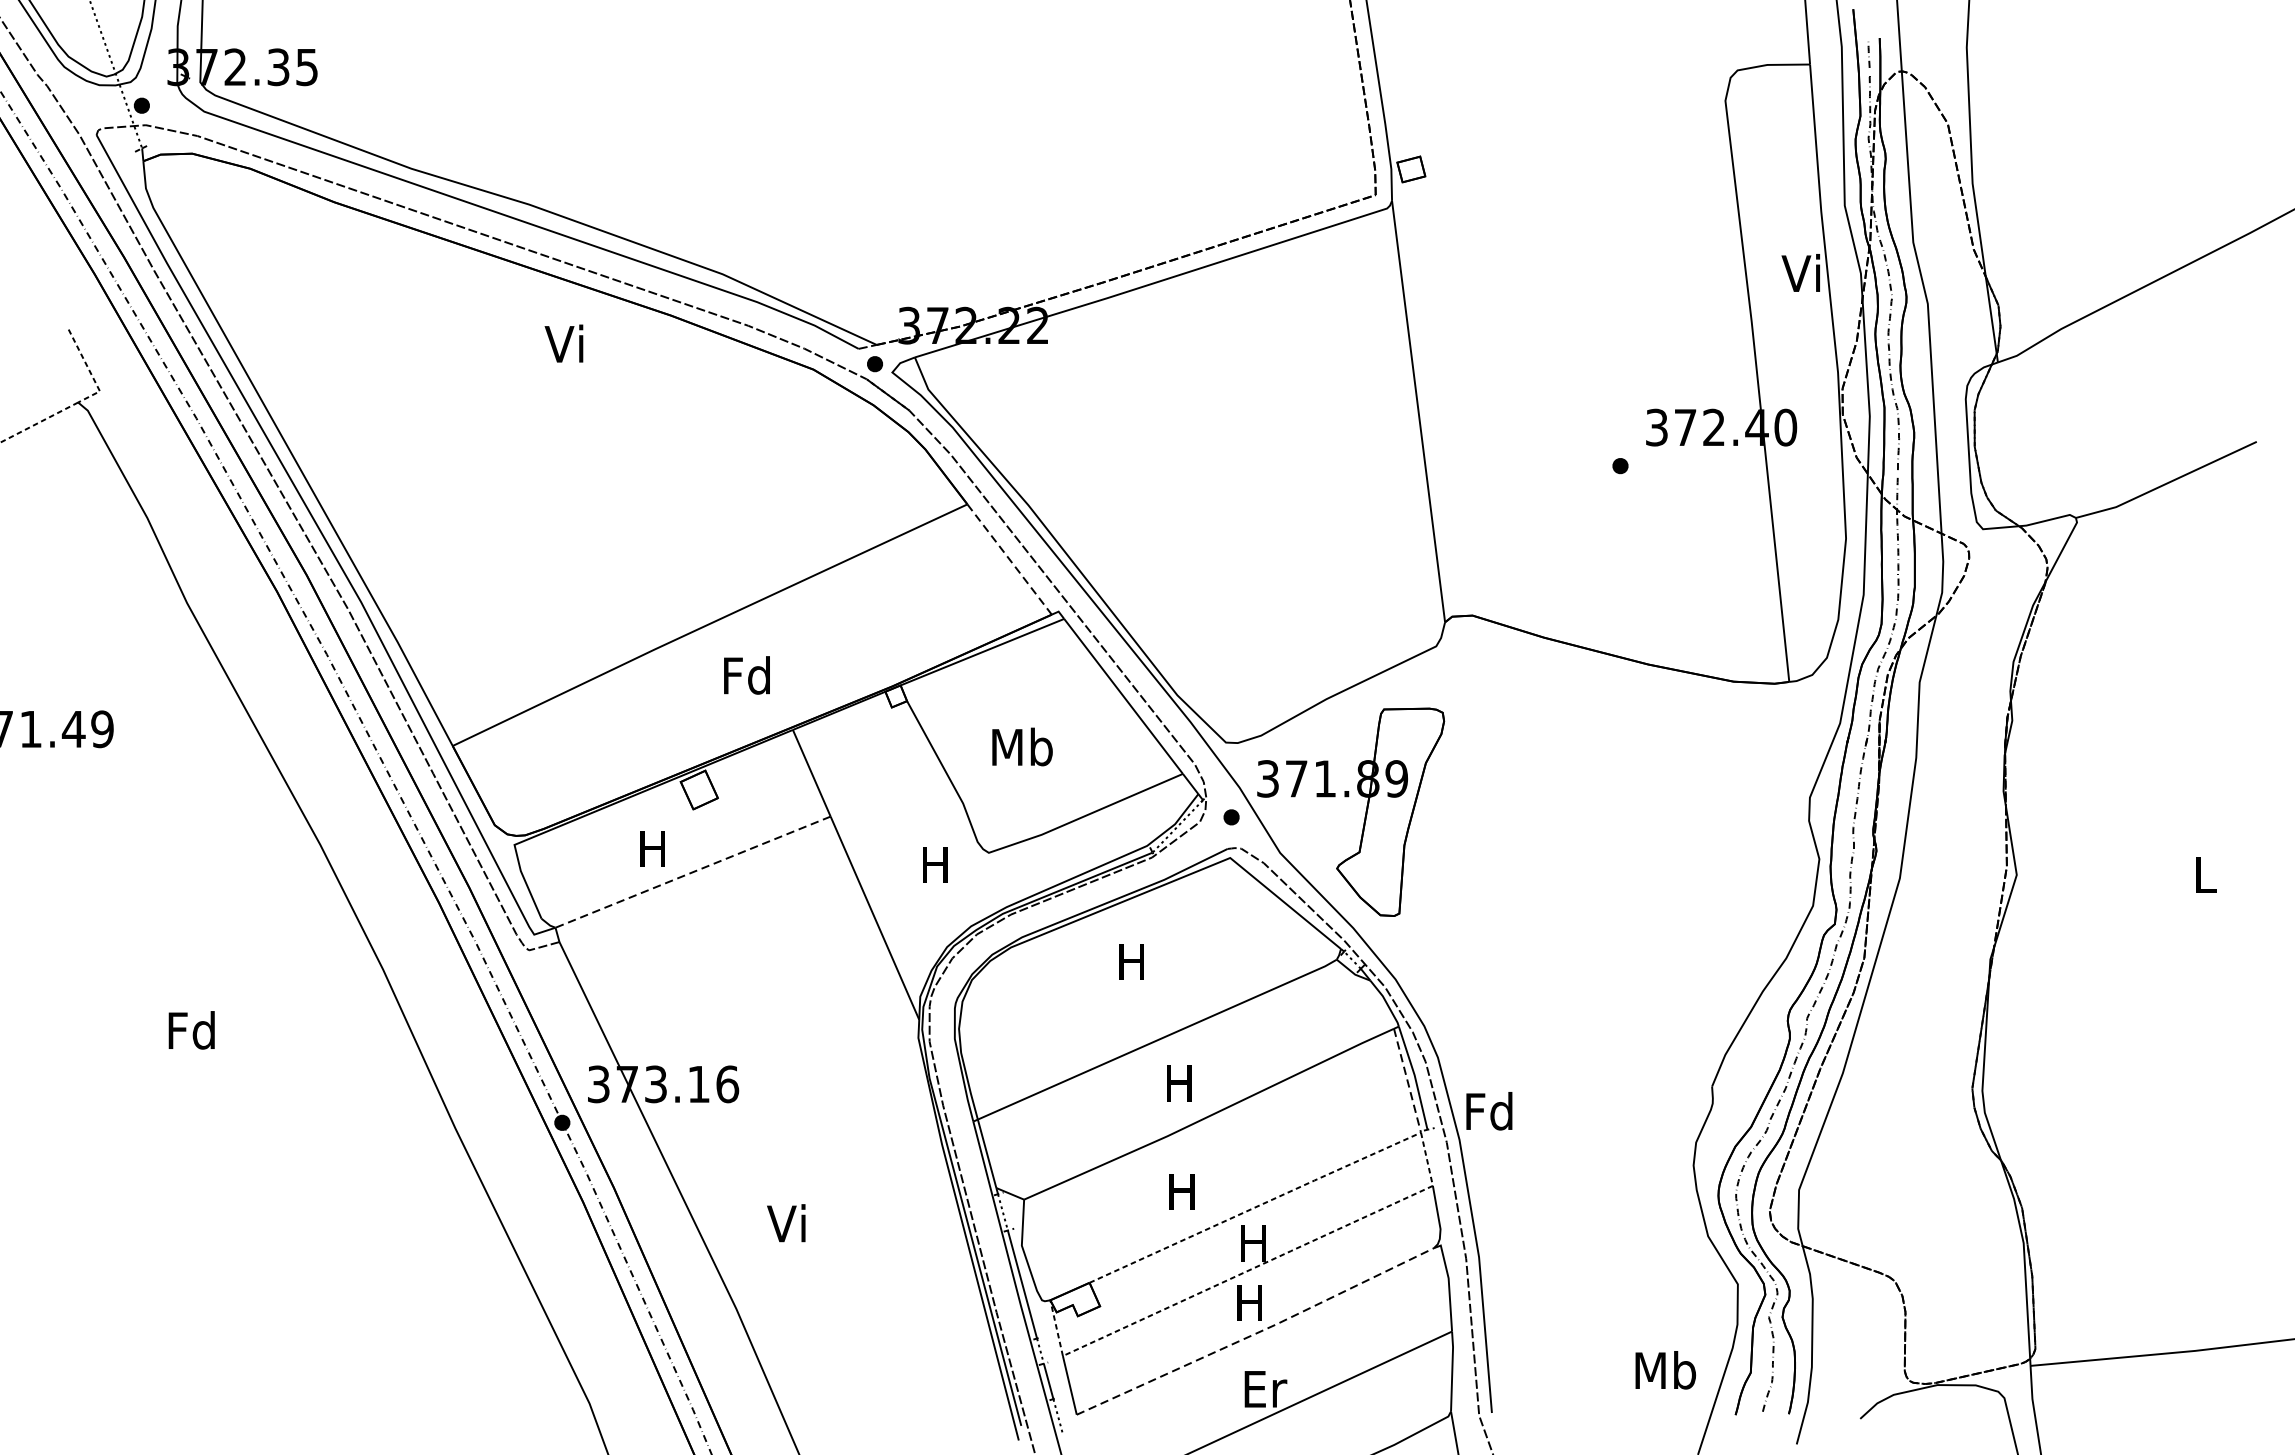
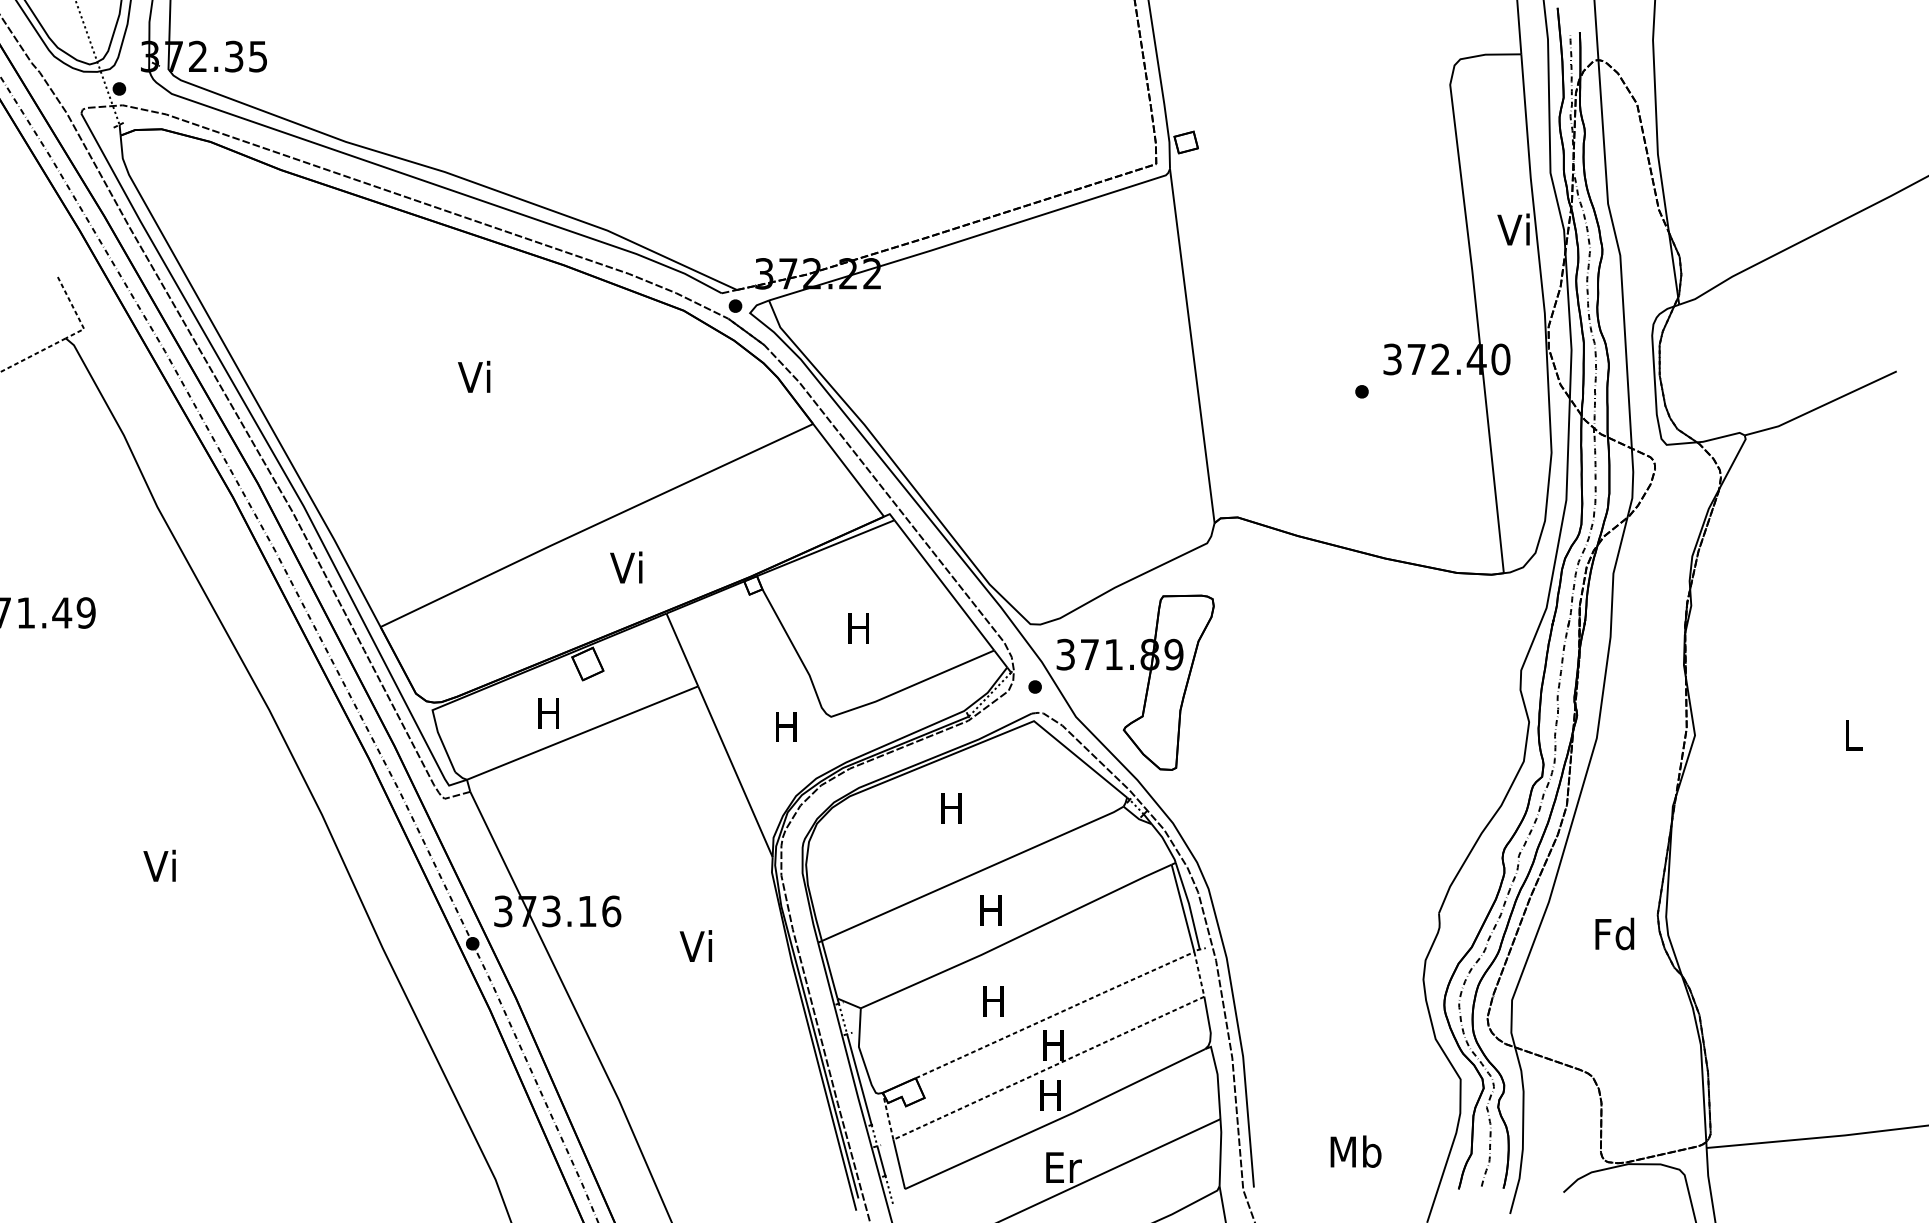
text: (564, 343) -> (474, 376), moved
line: (1009, 559) -> (848, 470), dashed -> solid
text: (746, 675) -> (627, 567), Fd -> Vi
text: (1022, 746) -> (859, 627), Mb -> H
line: (692, 872) -> (582, 733), dashed -> solid
text: (192, 1029) -> (161, 865), Fd -> Vi
line: (1408, 1080) -> (1183, 908), dashed -> solid
text: (1489, 1110) -> (1614, 933), moved
text: (785, 1222) -> (695, 945), moved
line: (1256, 1333) -> (1056, 1120), dashed -> solid
text: (1665, 1370) -> (1355, 1151), moved

